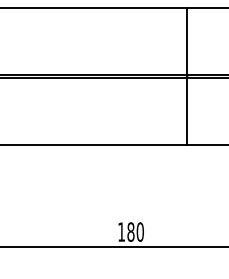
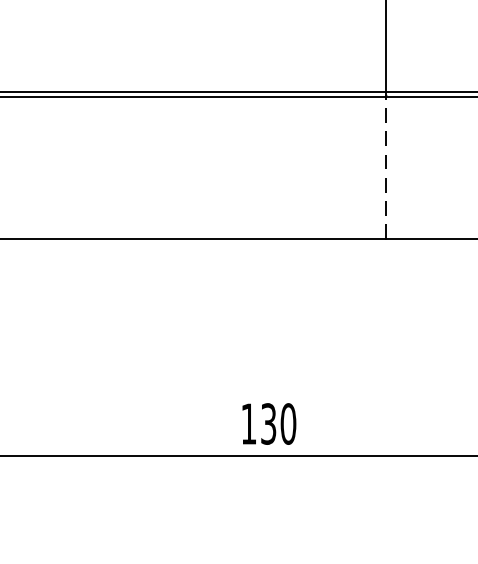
line: (186, 111) -> (386, 169), solid -> dashed
text: (130, 231) -> (267, 422), 180 -> 130

